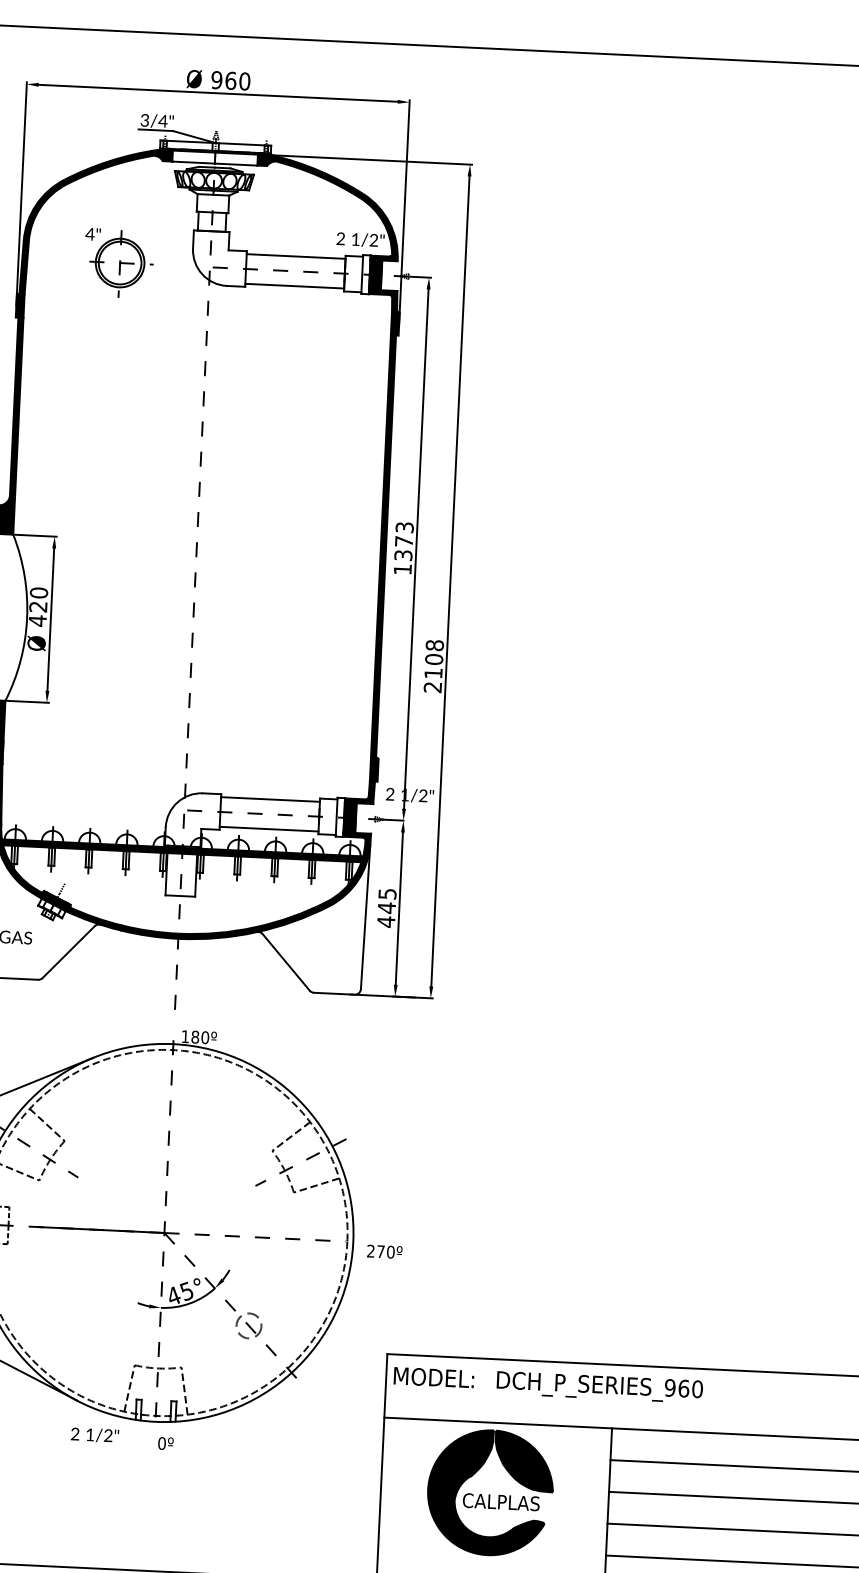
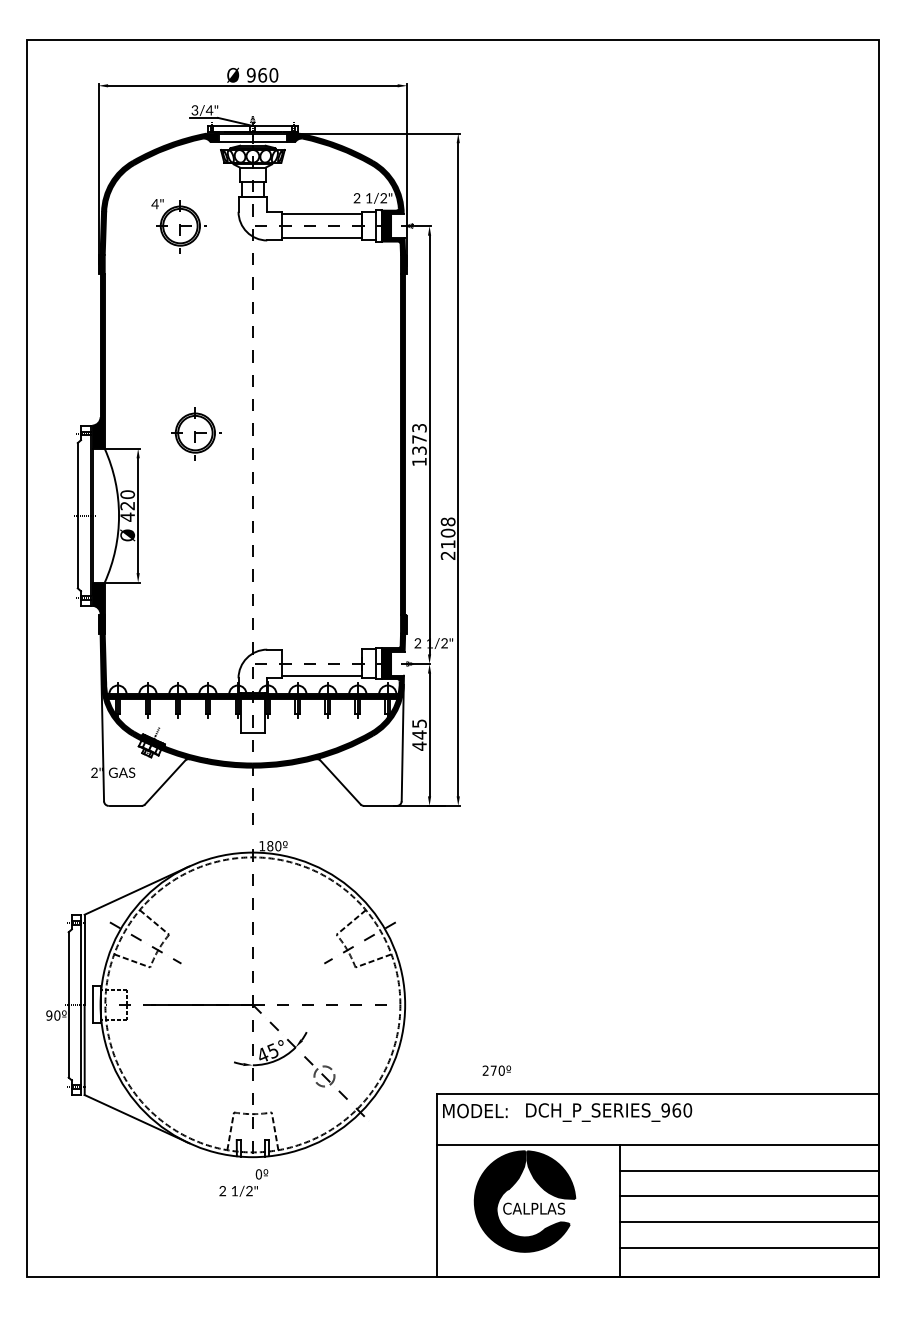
part: (127, 521) -> (196, 433), added
line: (270, 800) -> (321, 652), removed
text: (384, 1251) -> (496, 1070), moved
text: (94, 1434) -> (238, 1190), moved

